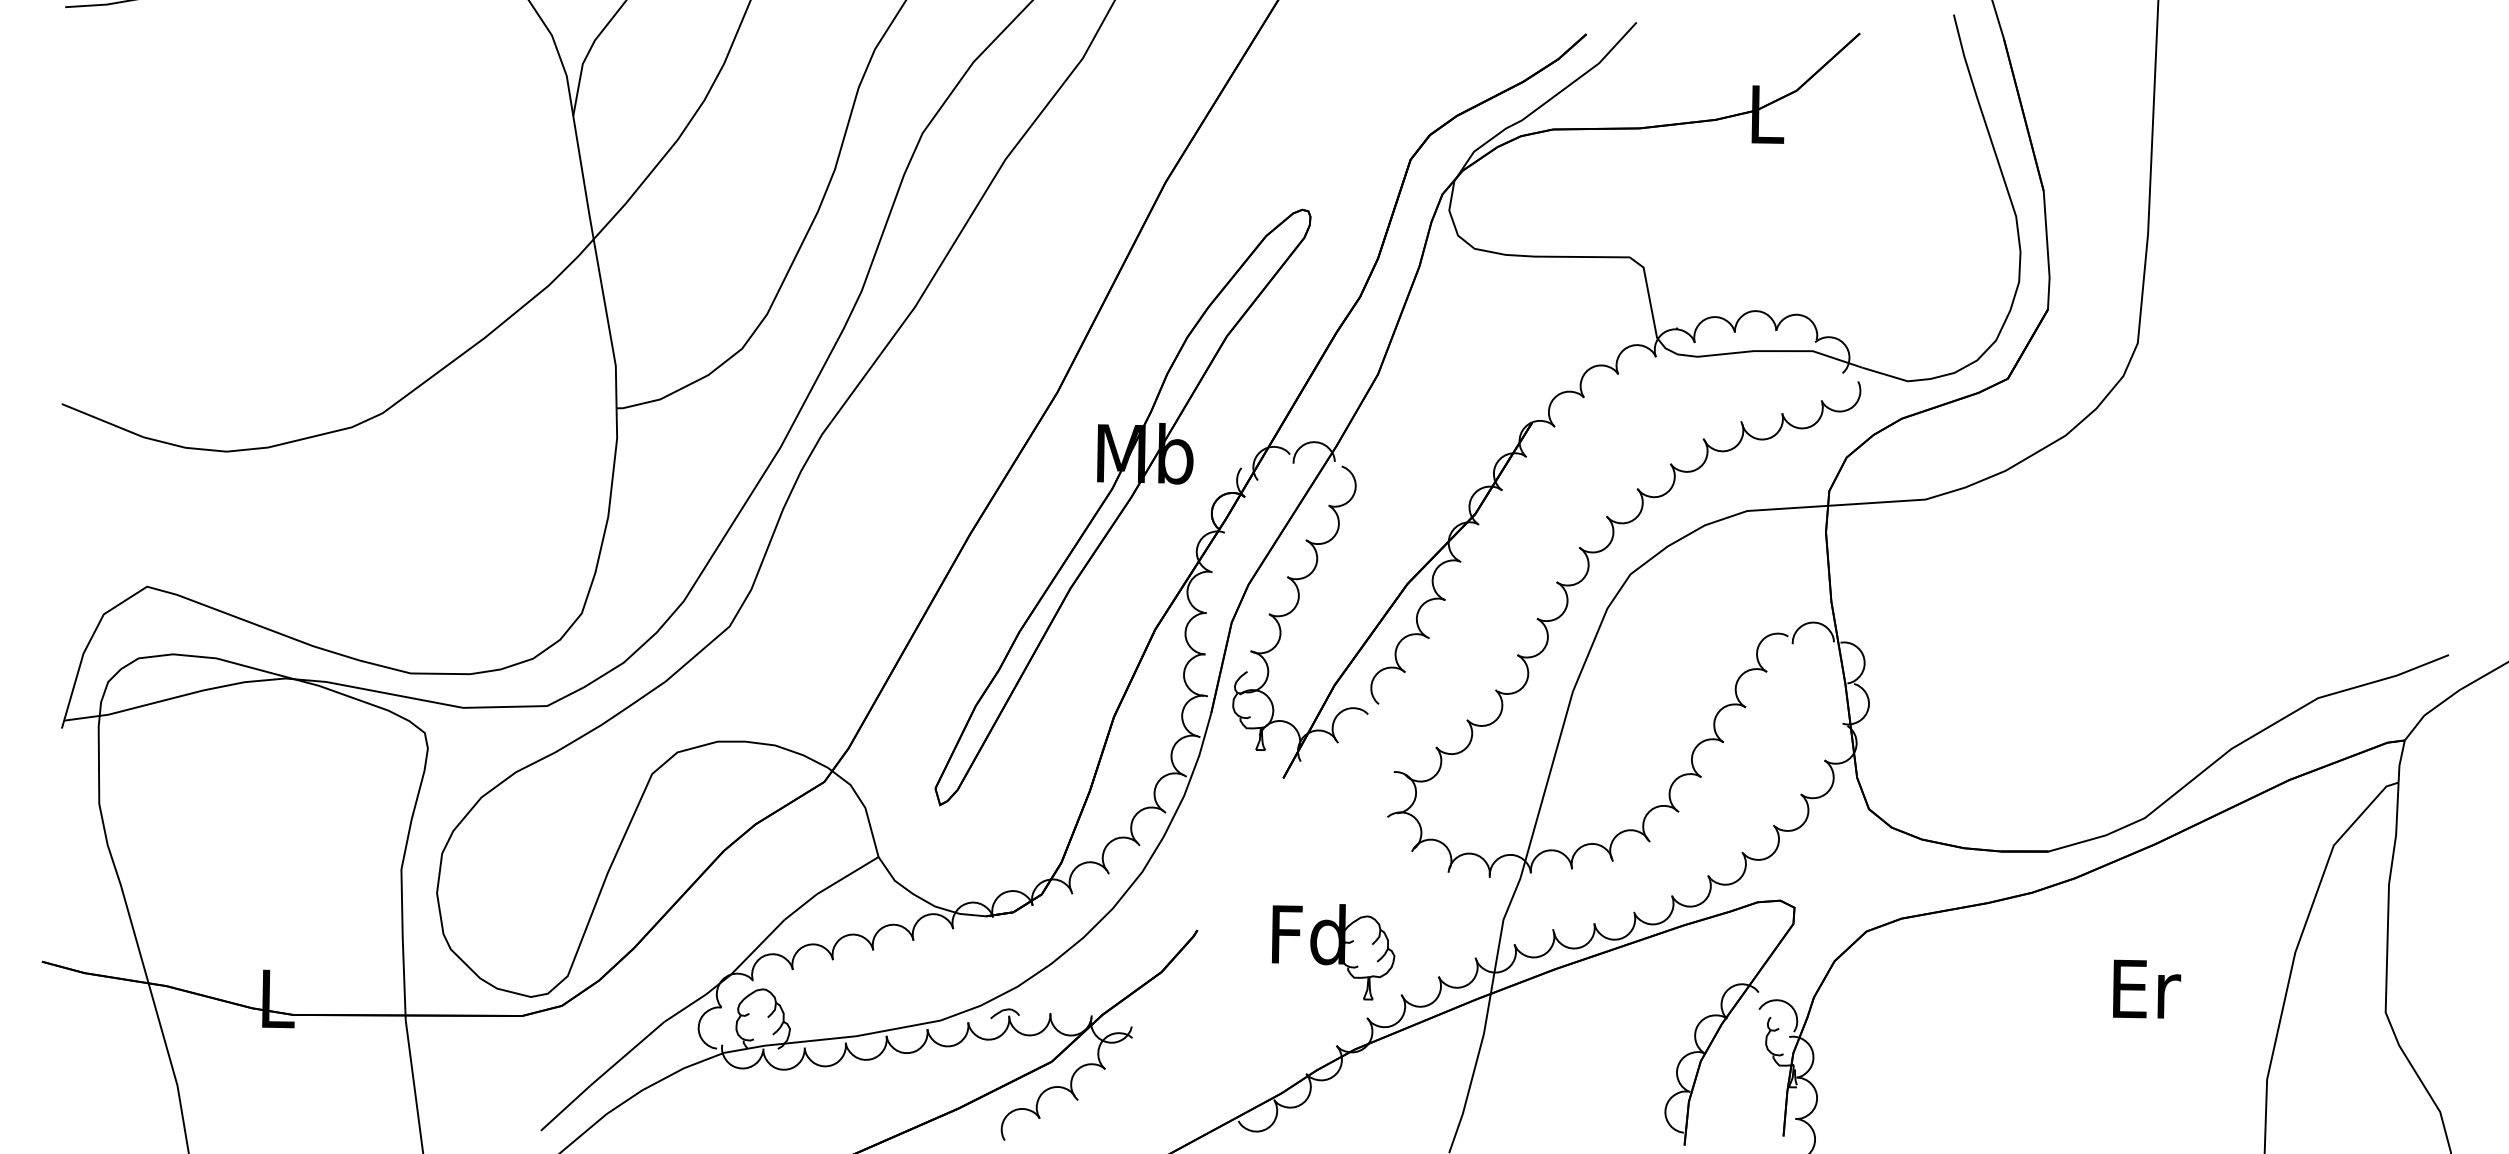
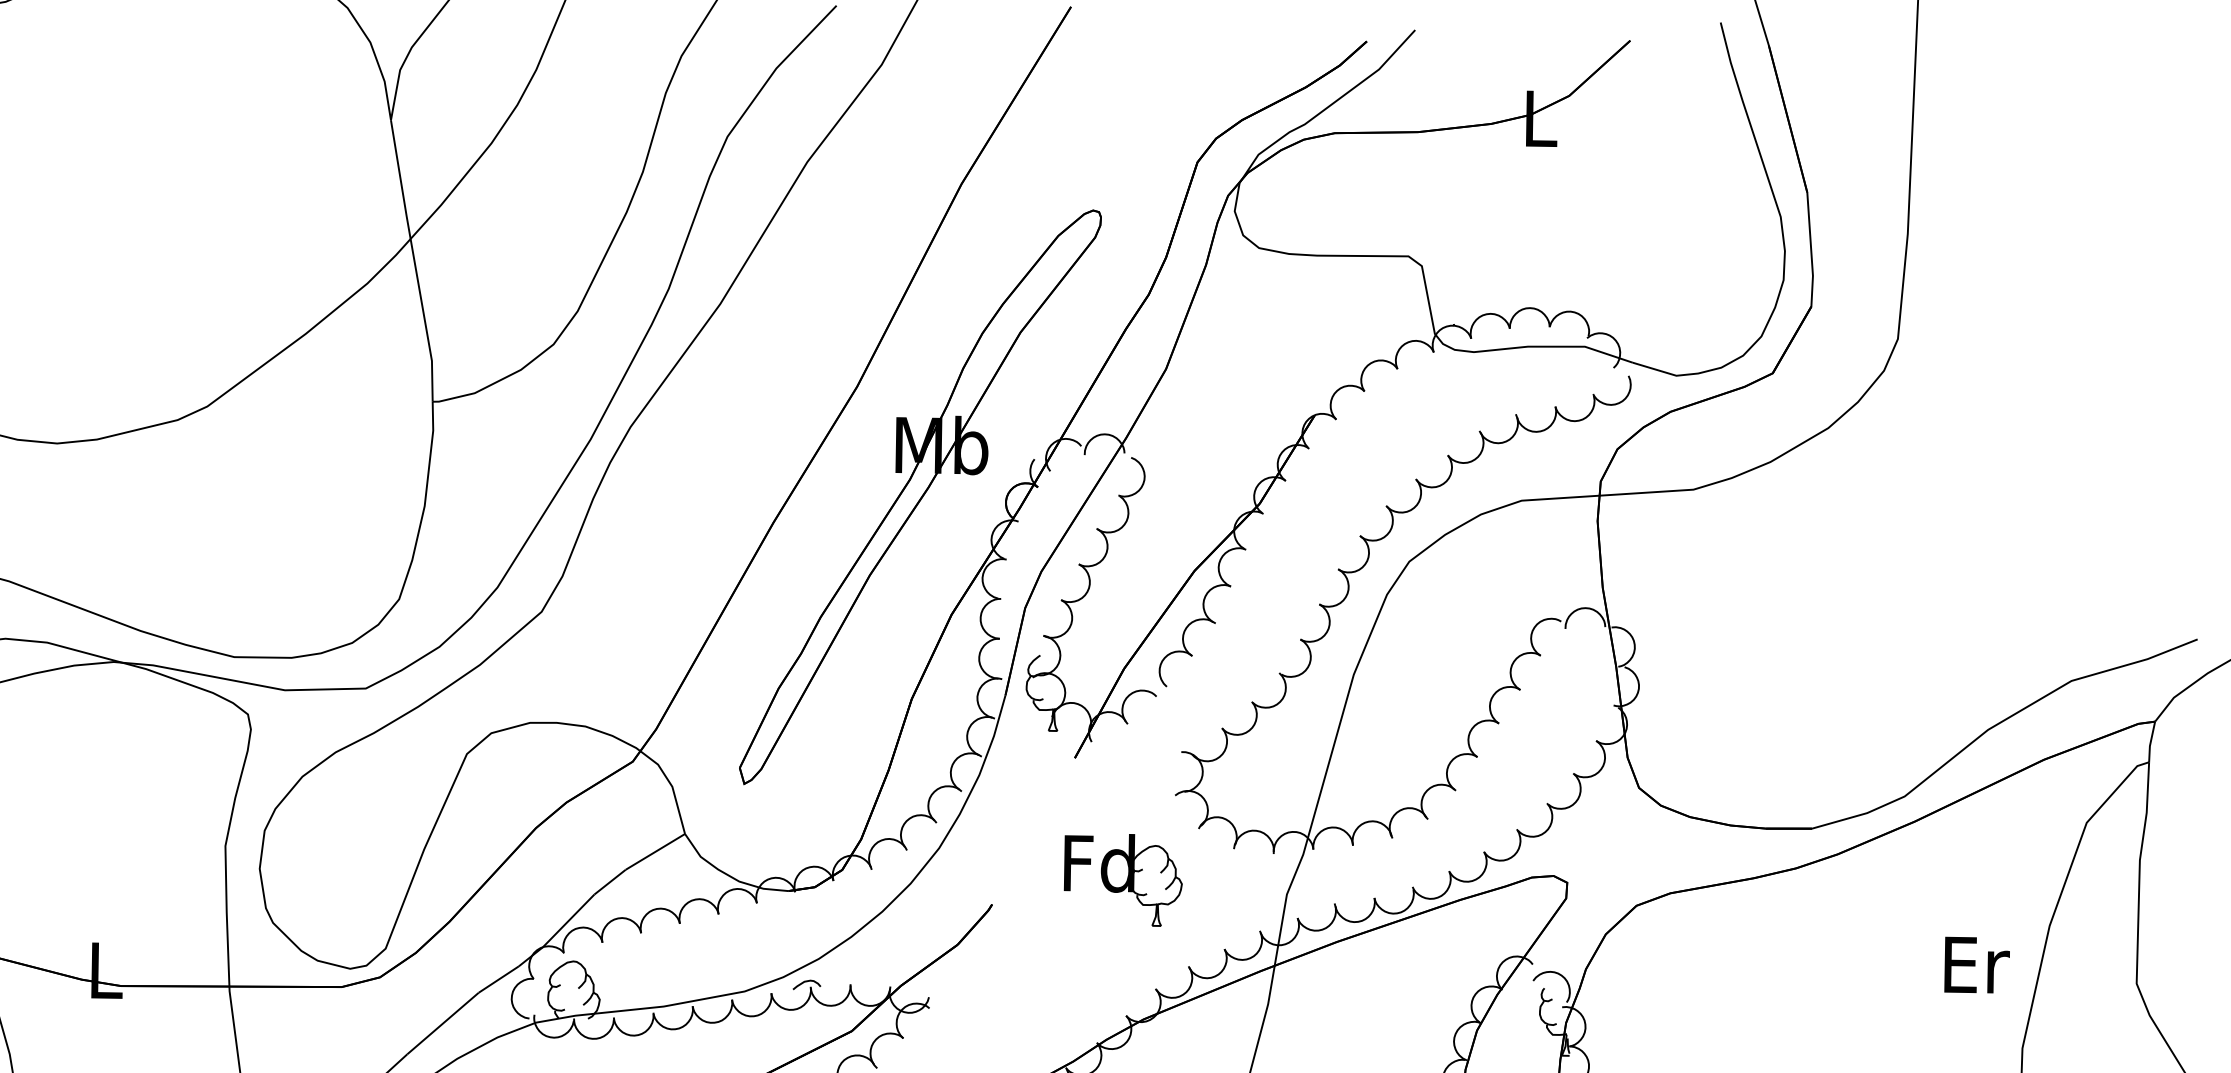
part: (1333, 952) -> (1123, 880), moved
text: (2147, 988) -> (1977, 964), moved

